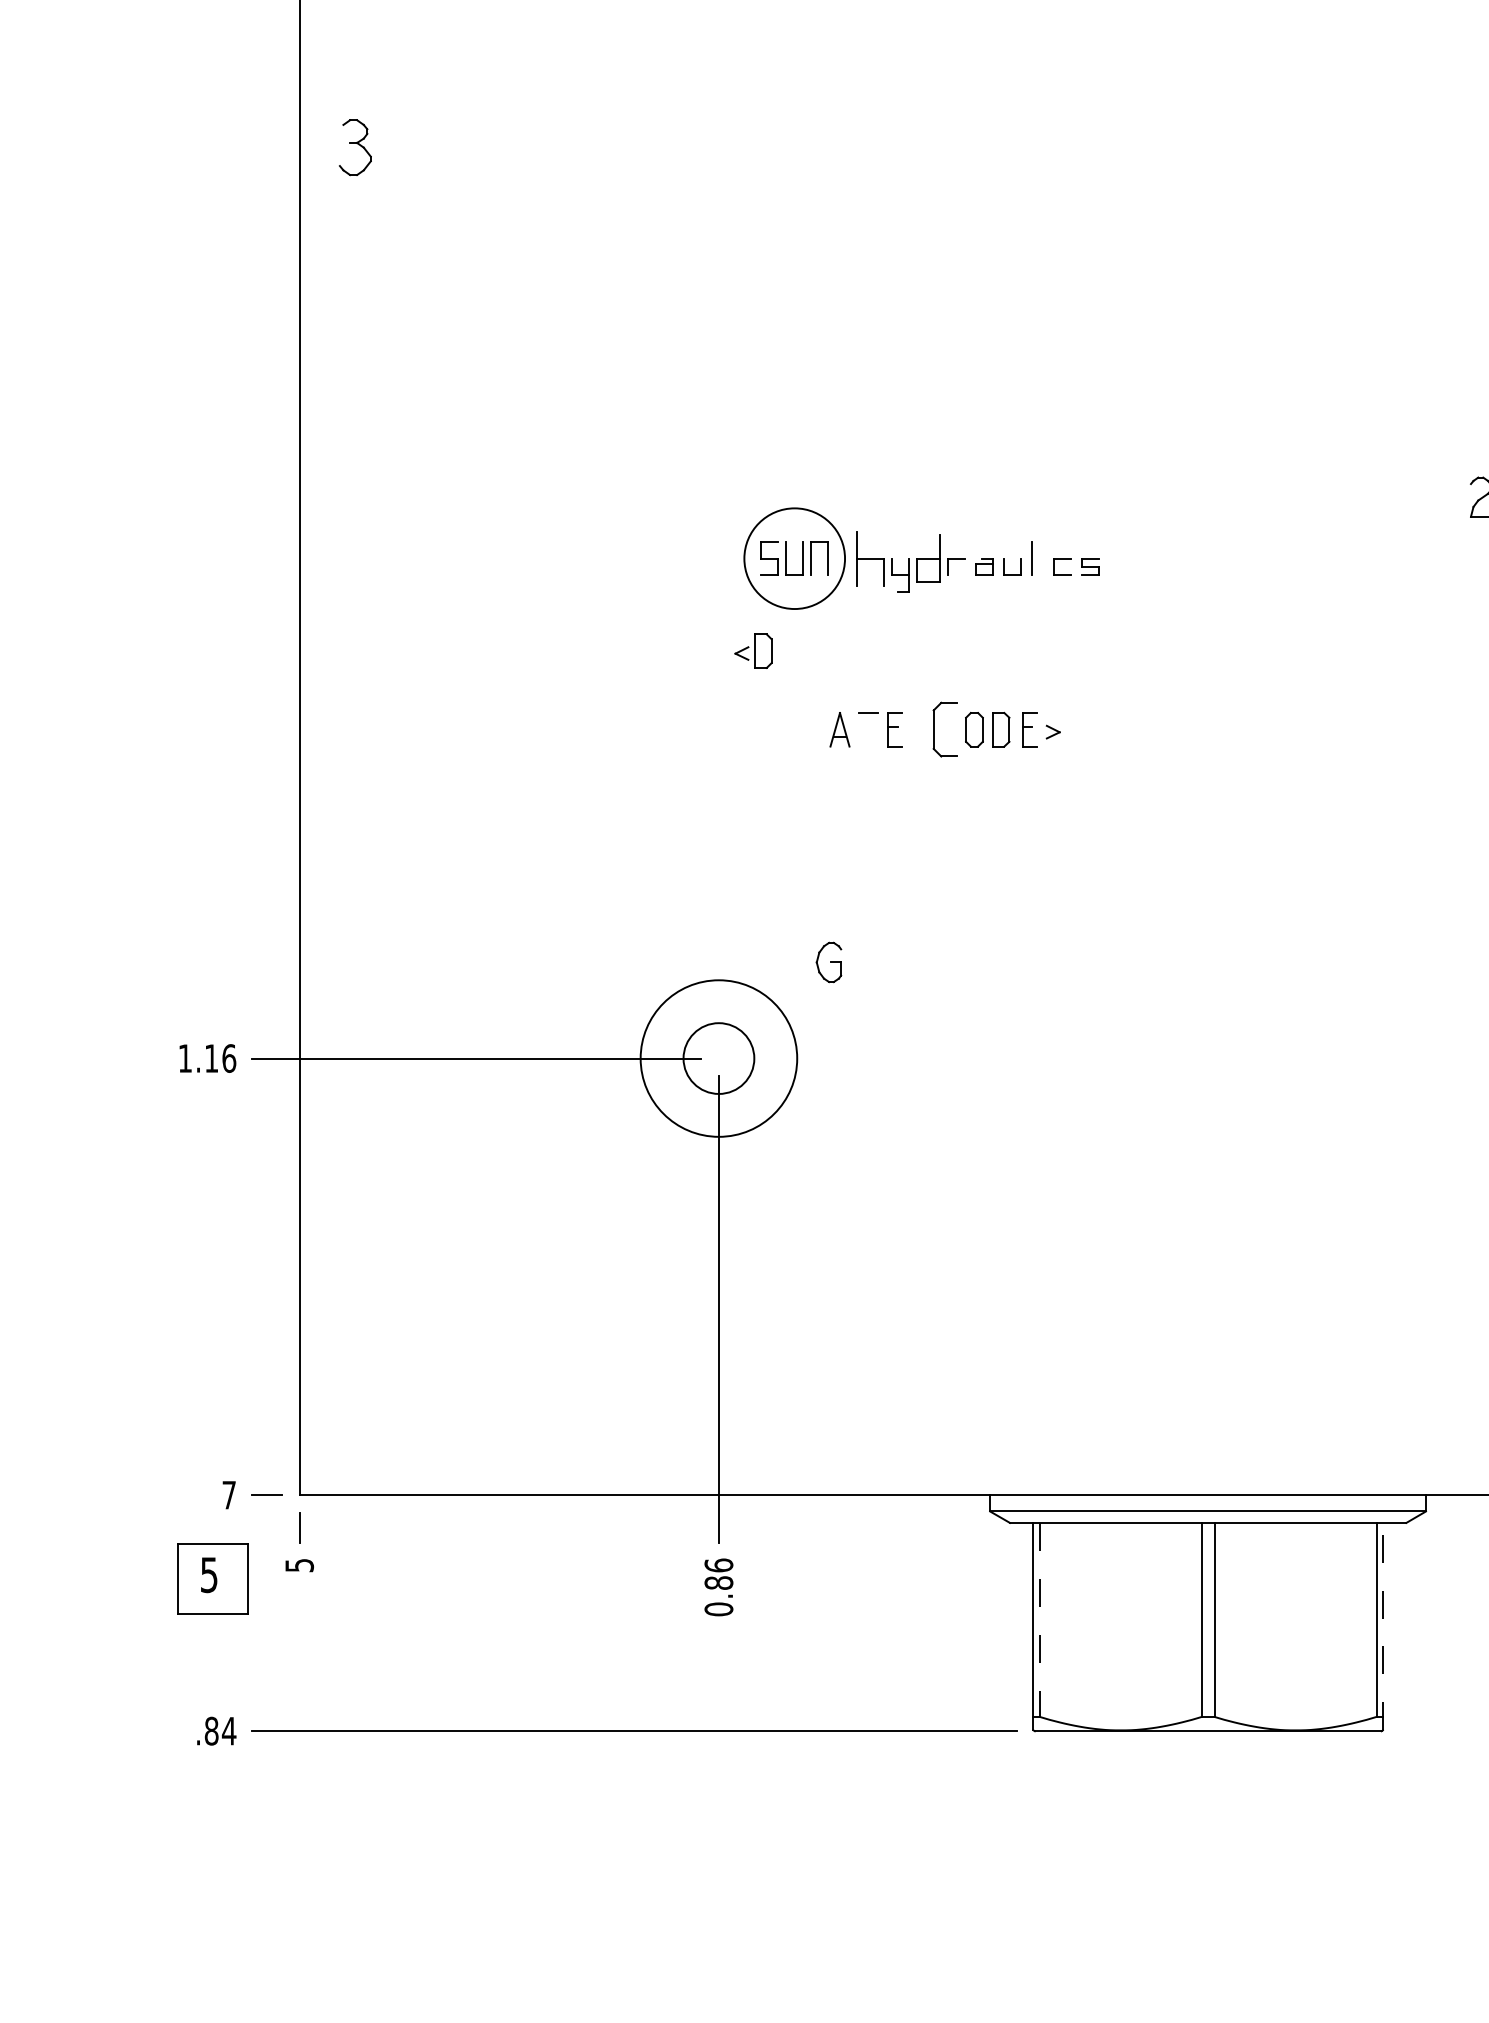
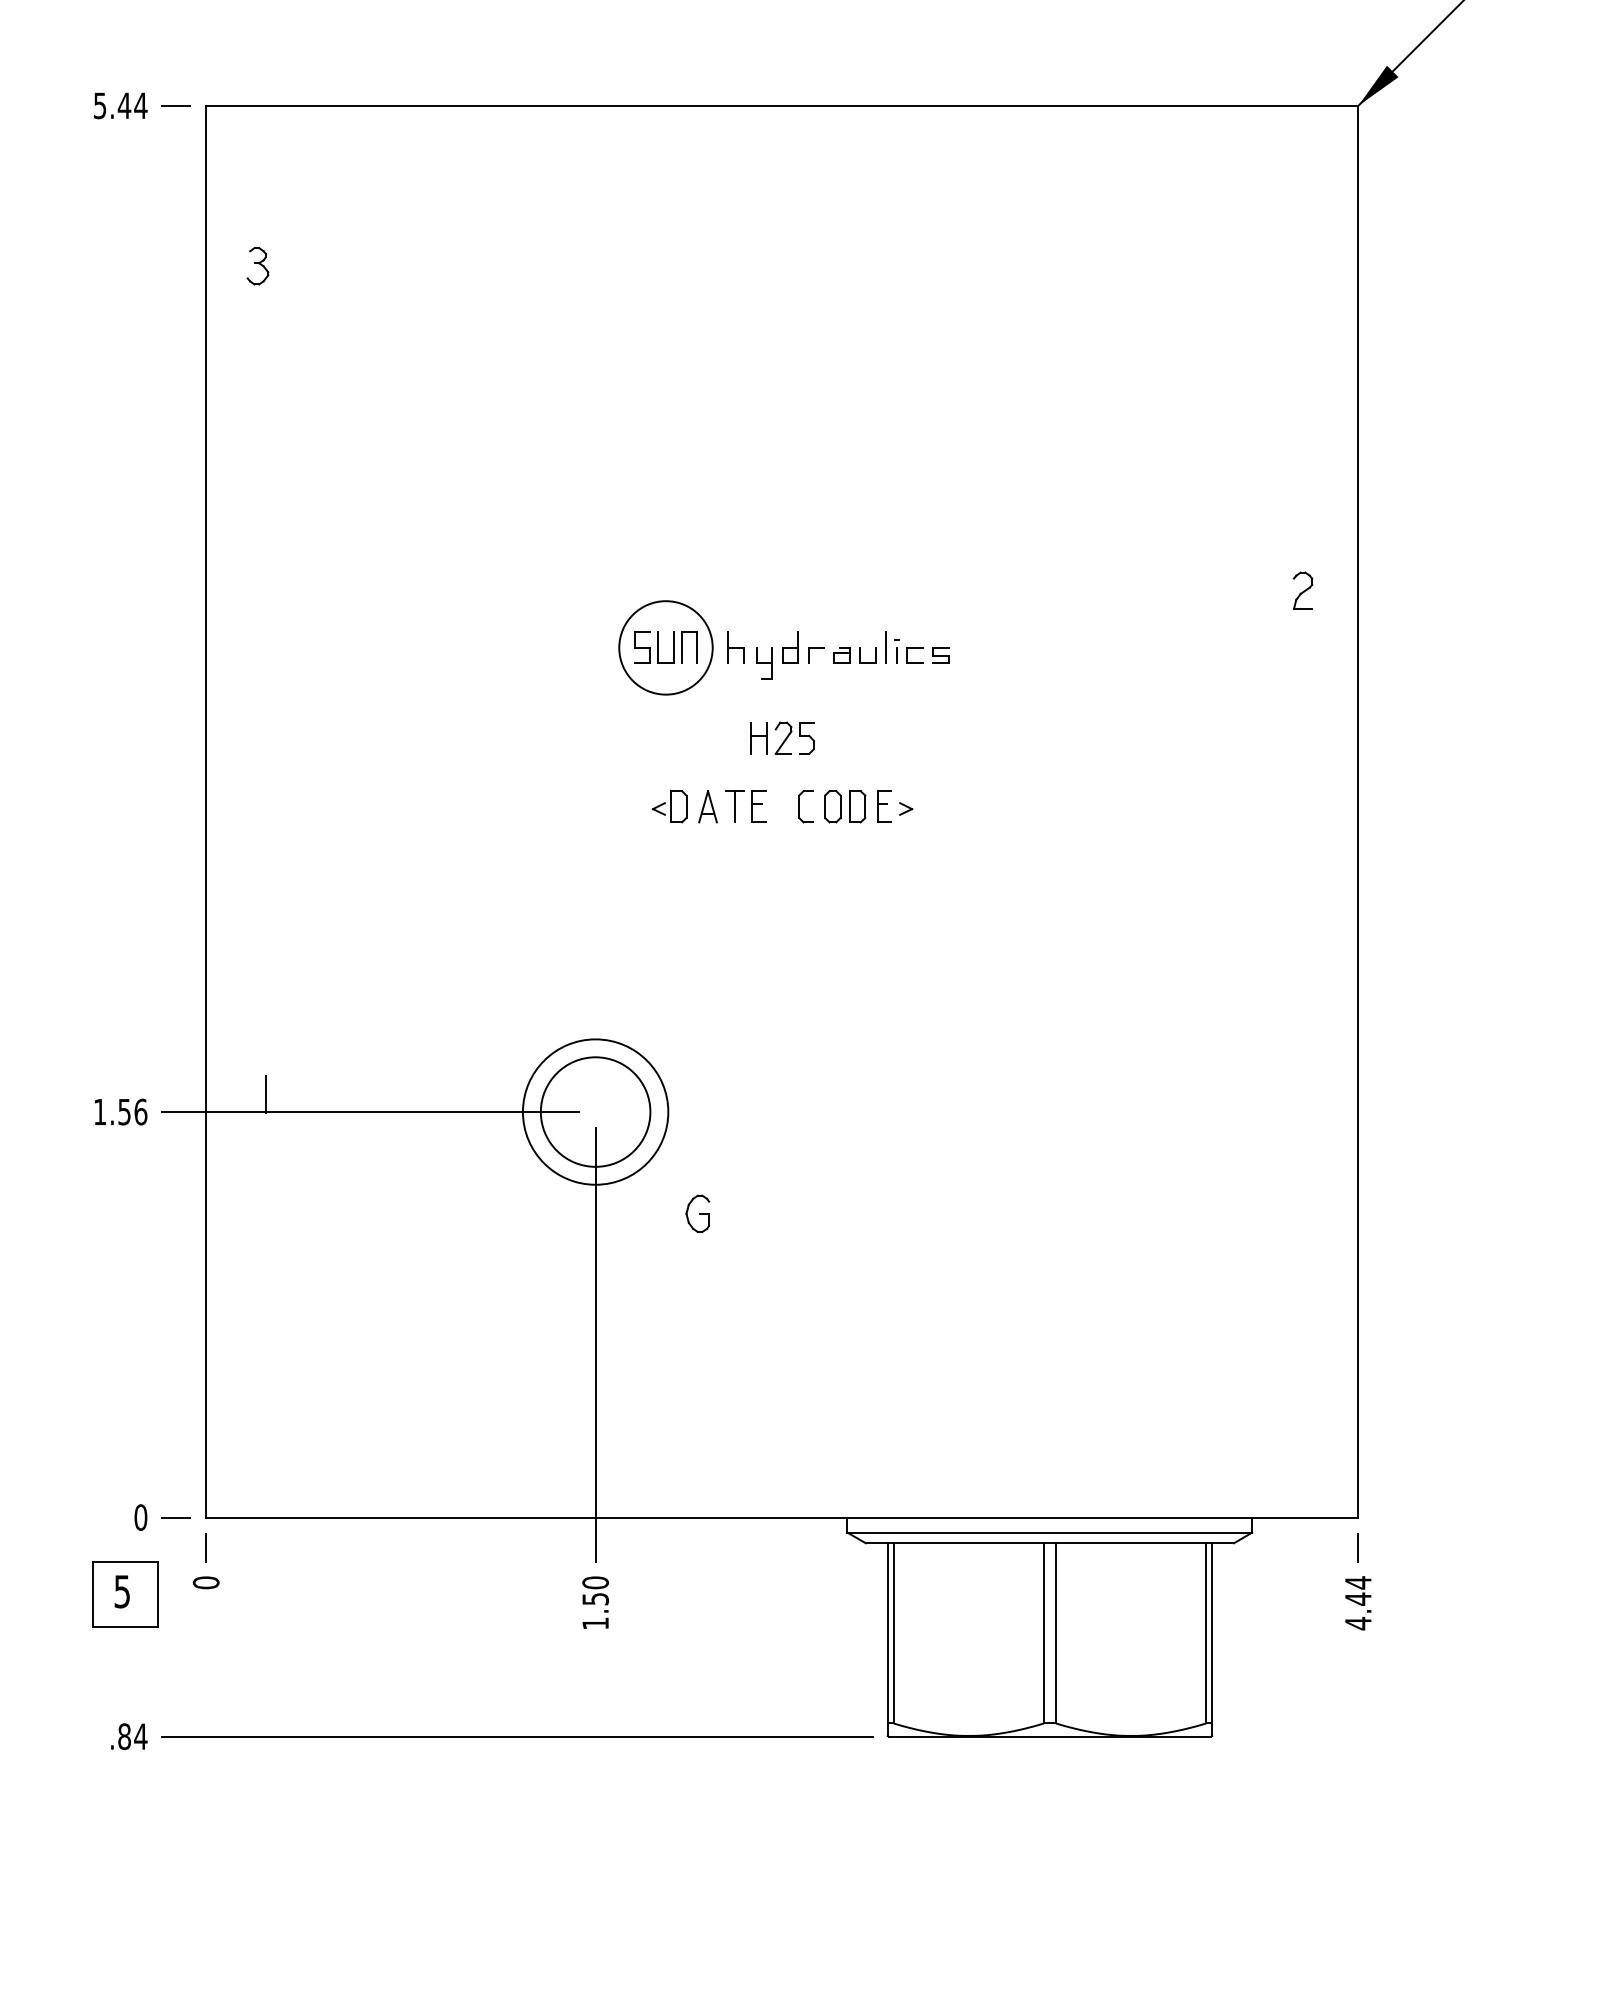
part: (354, 147) -> (257, 266), size x0.71
part: (869, 558) -> (735, 647), size x0.62
part: (928, 558) -> (790, 647), size x0.71
part: (1042, 562) -> (896, 651), added
part: (753, 650) -> (669, 806), moved
part: (920, 655) -> (782, 737), added
line: (868, 729) -> (734, 806), added
part: (944, 729) -> (805, 806), size x0.62
part: (828, 962) -> (697, 1213), moved
line: (363, 1039) -> (265, 1094), added
circle: (718, 1057) -> (595, 1111), size x1.67
text: (211, 1059) -> (124, 1112), 1.16 -> 1.56
text: (228, 1495) -> (140, 1517), 7 -> 0
text: (298, 1565) -> (205, 1582), 5 -> 0
text: (718, 1586) -> (595, 1602), 0.86 -> 1.50
line: (1039, 1620) -> (893, 1633), dashed -> solid
line: (1383, 1626) -> (1212, 1639), dashed -> solid

